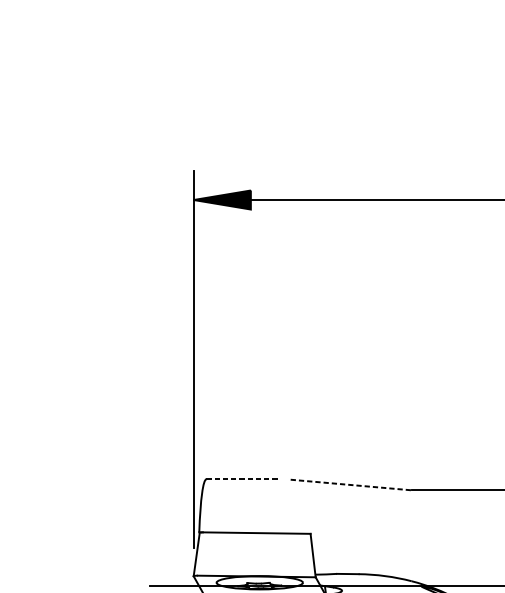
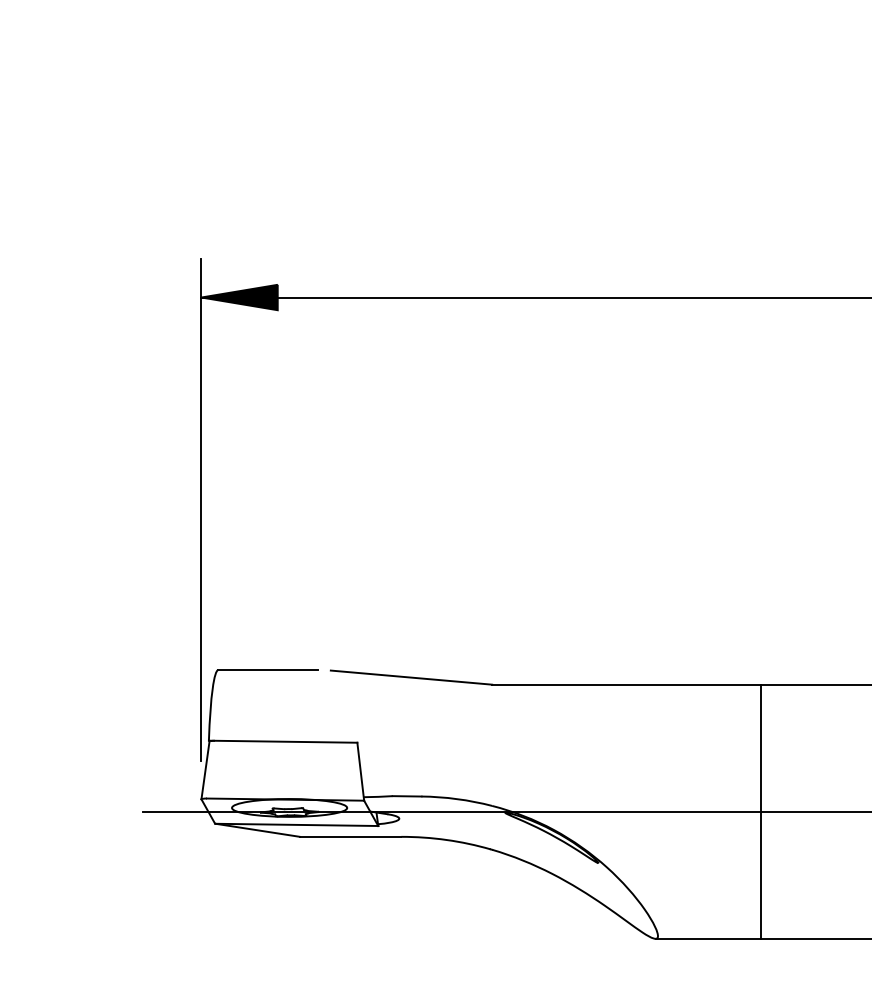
line: (243, 479) -> (268, 670), dashed -> solid
line: (351, 484) -> (411, 677), dashed -> solid

